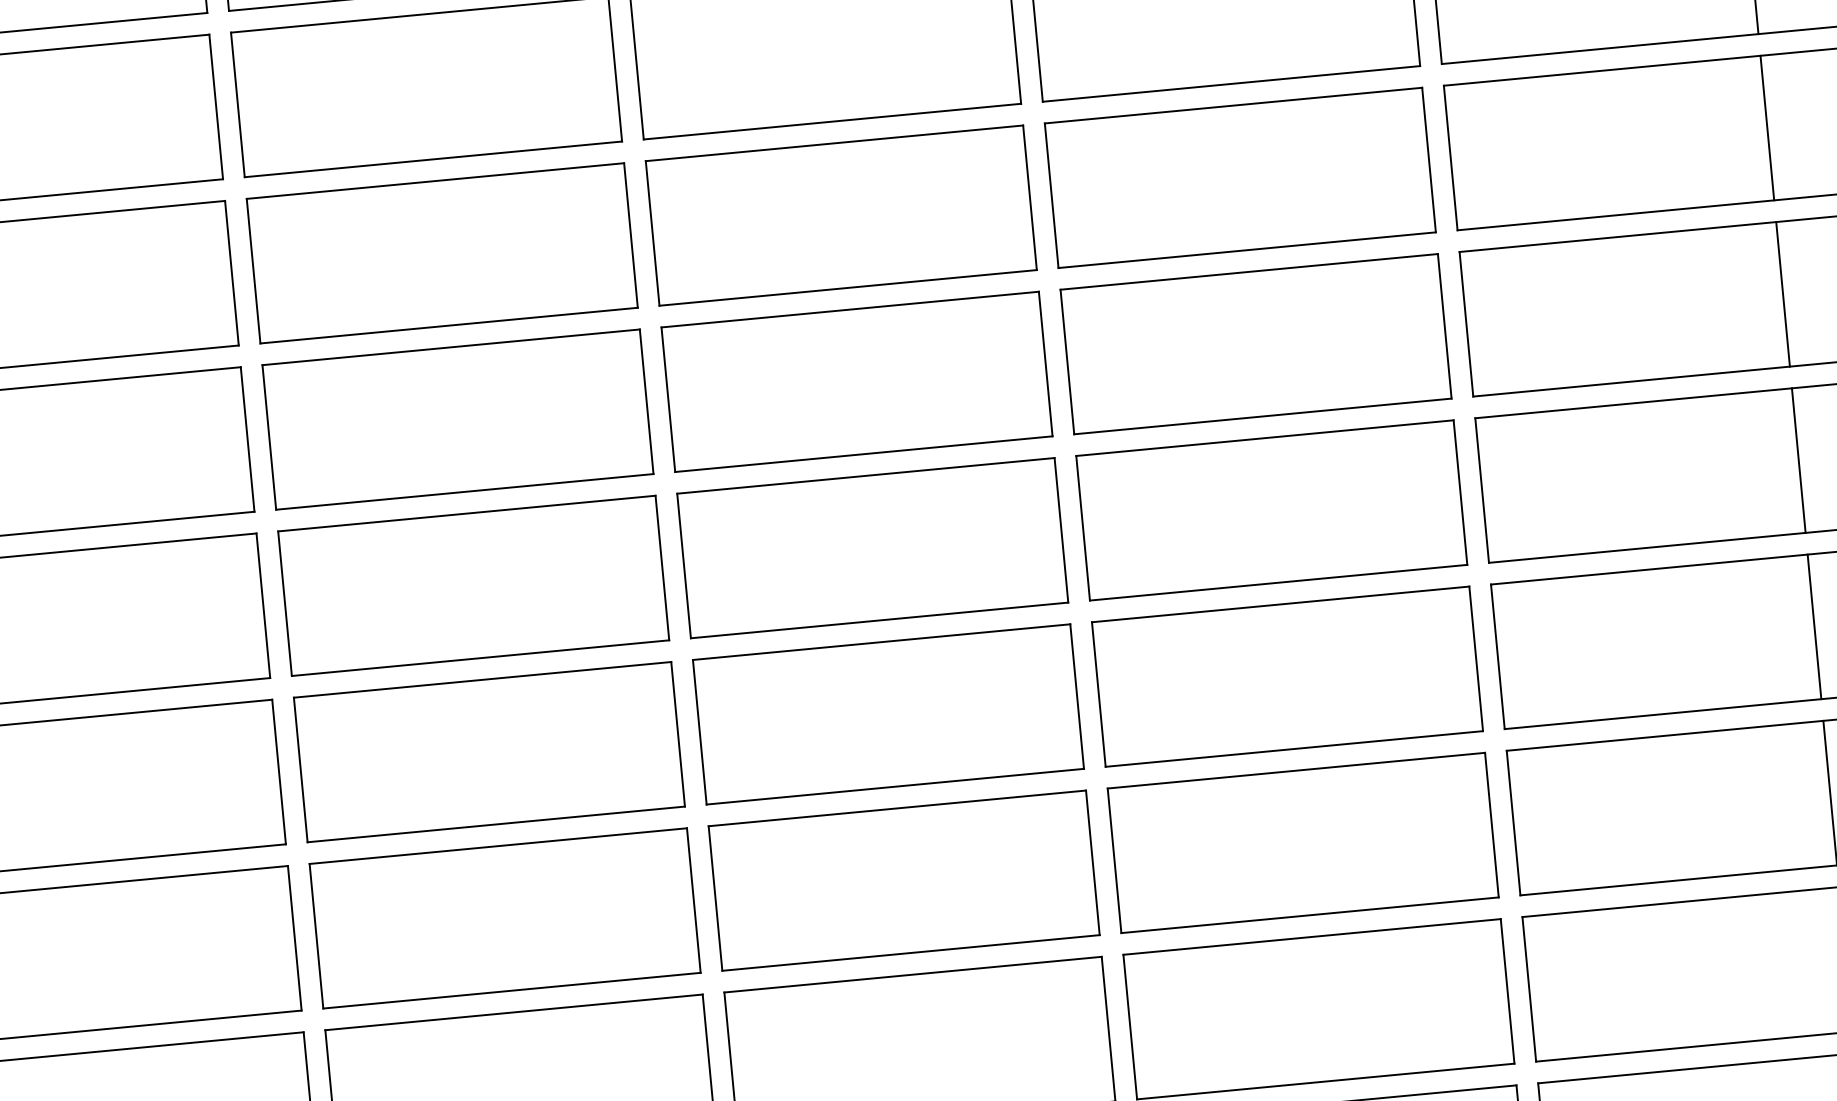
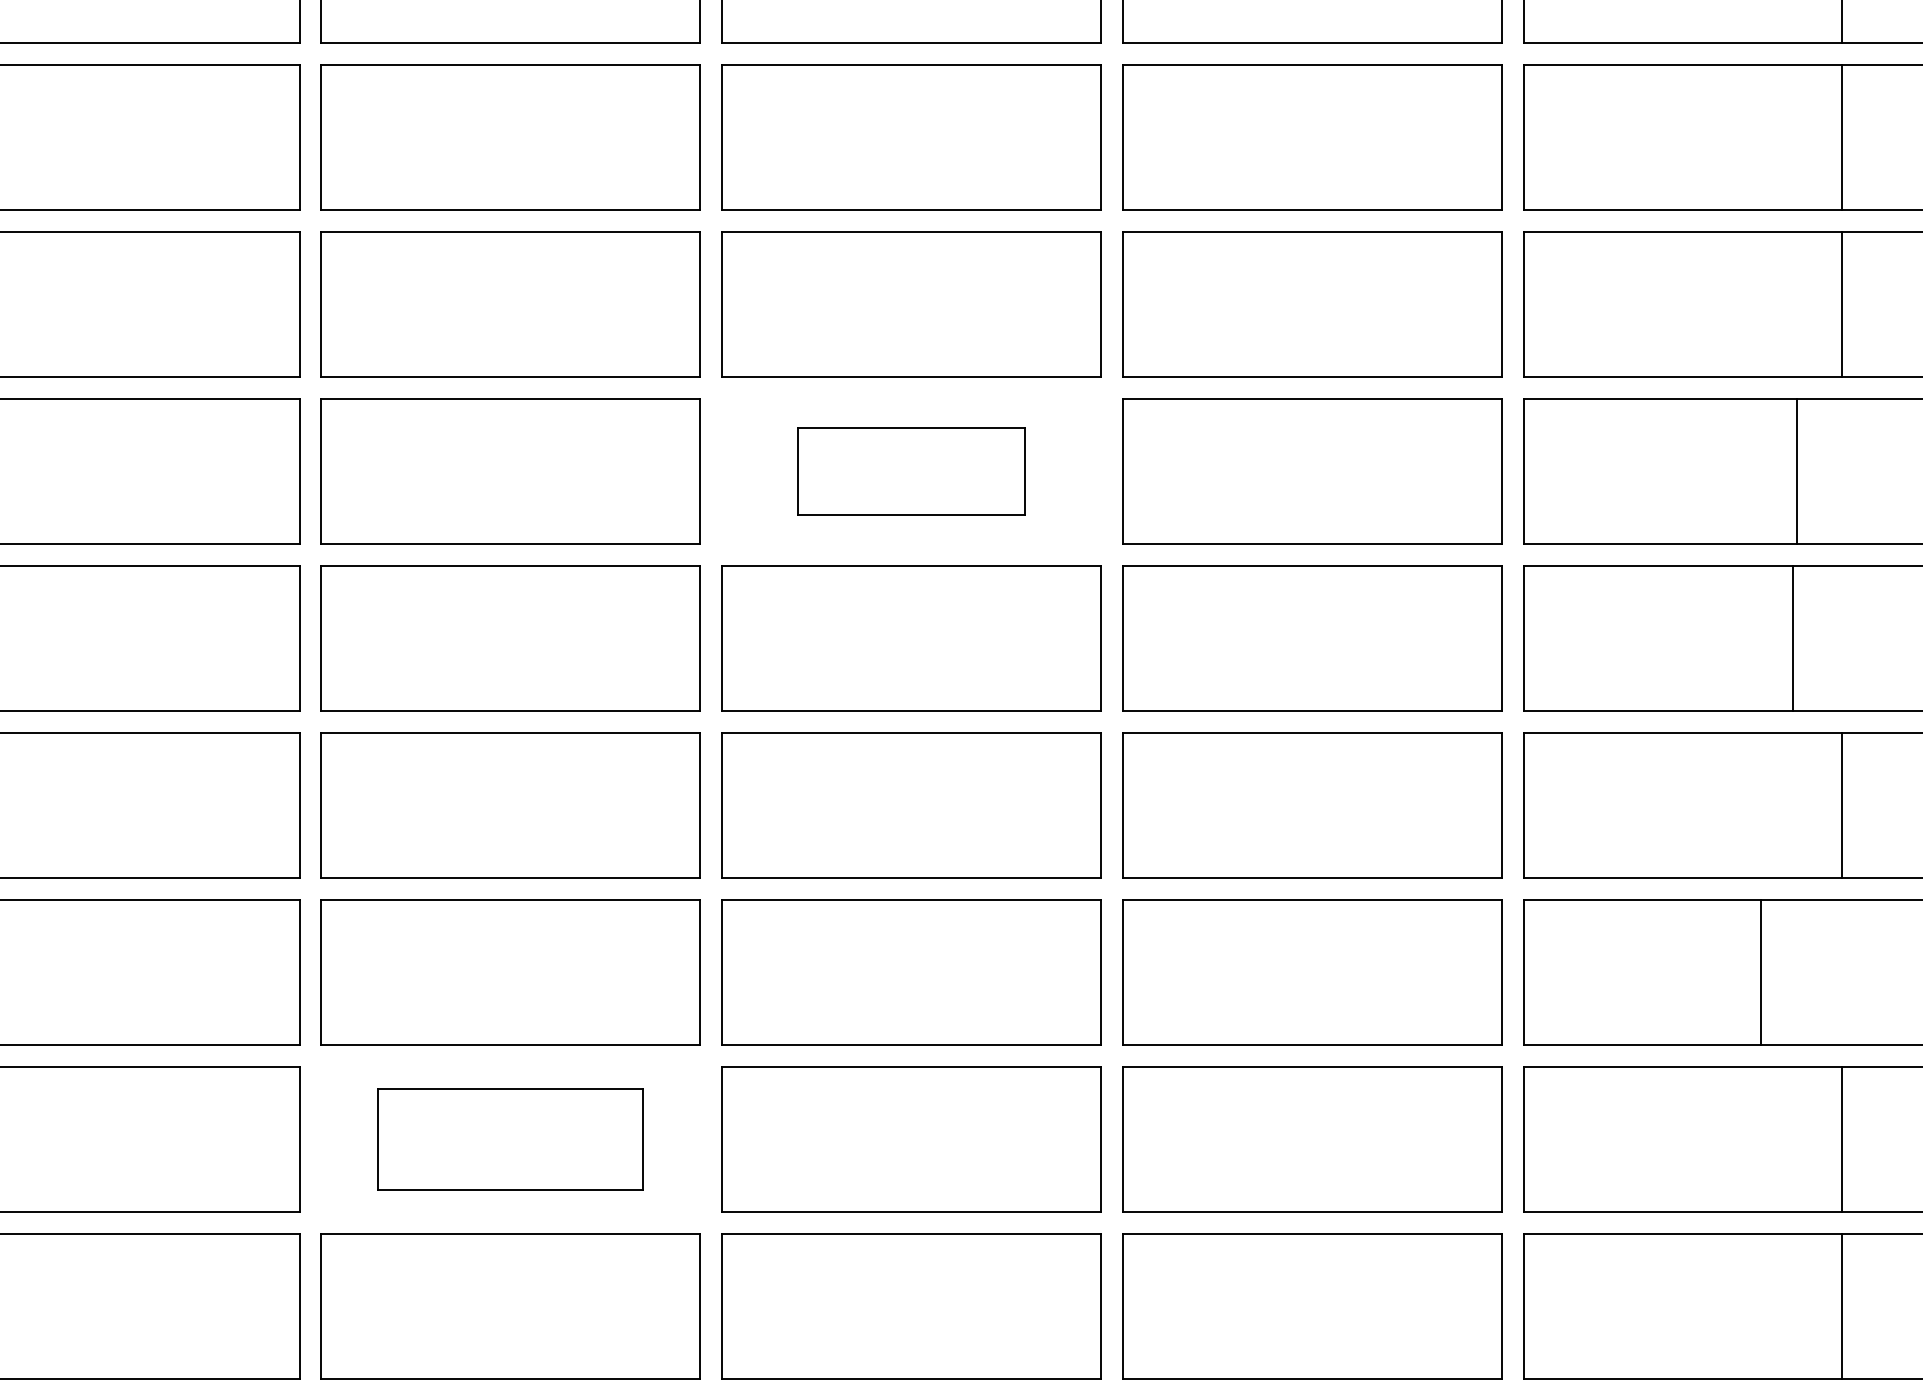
line: (1767, 128) -> (1796, 471), moved
part: (841, 215) -> (911, 471), size x0.6
line: (1782, 294) -> (1792, 638), moved
line: (1814, 626) -> (1760, 972), moved
part: (504, 918) -> (510, 1139), size x0.7

